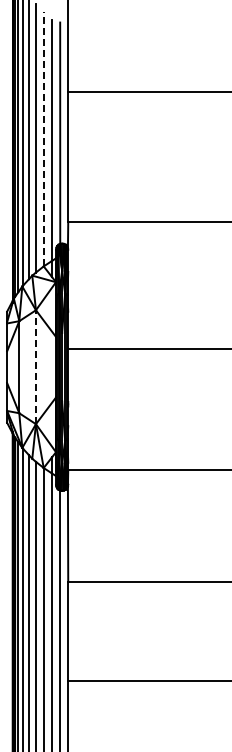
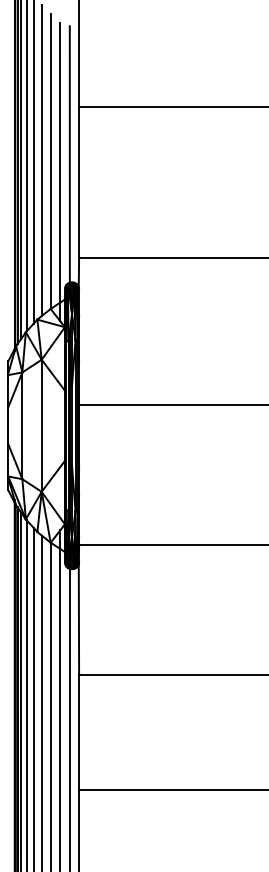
line: (43, 138) -> (50, 160), dashed -> solid
line: (35, 367) -> (41, 426), dashed -> solid

